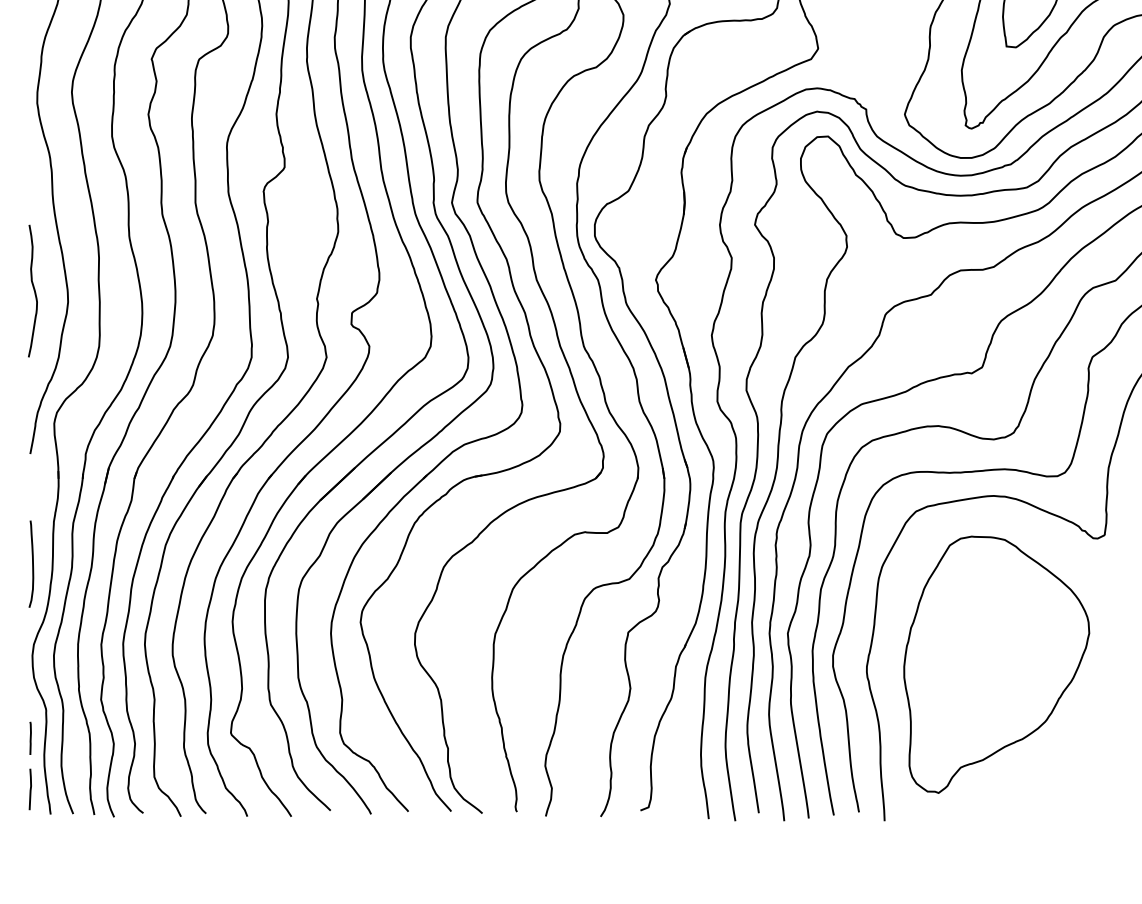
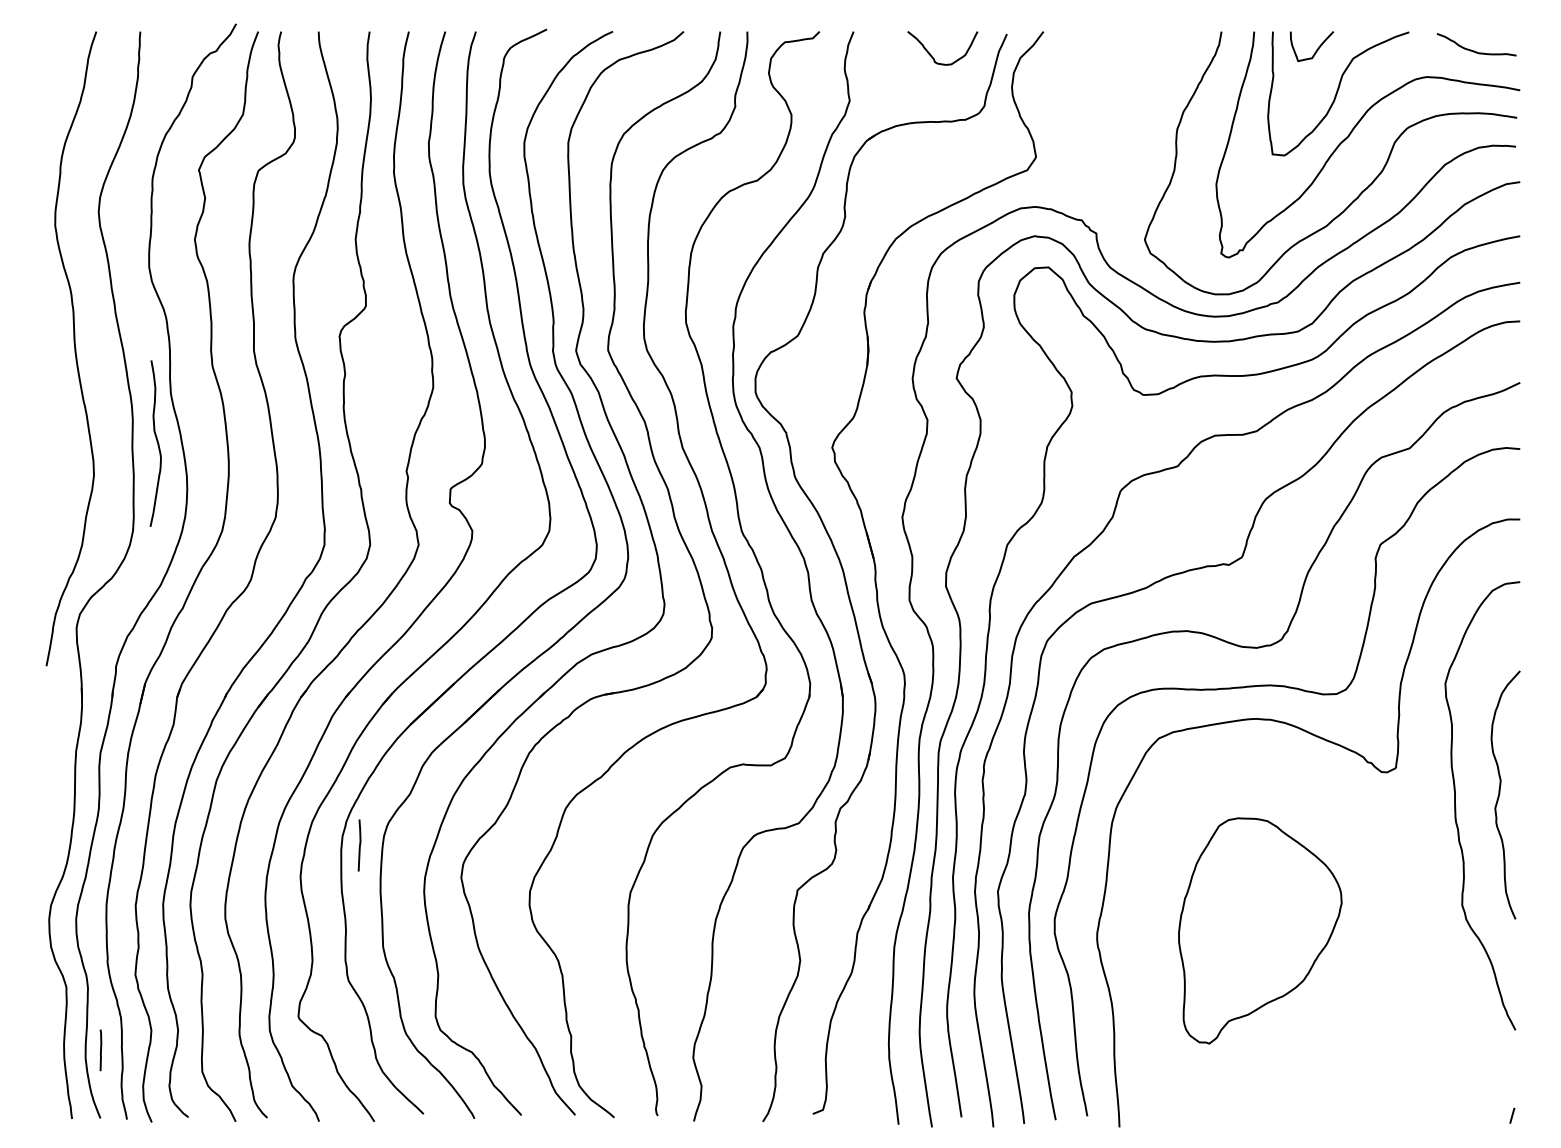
curve: (34, 291) -> (157, 443), moved
curve: (32, 564) -> (49, 804), removed
part: (996, 664) -> (1260, 930), size x0.7
curve: (30, 738) -> (100, 1050), moved
line: (30, 789) -> (359, 845), moved

